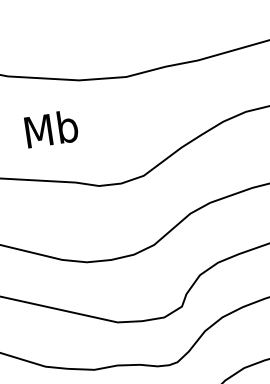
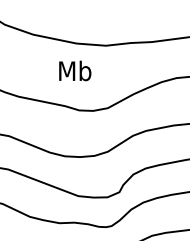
text: (51, 128) -> (75, 70), moved

